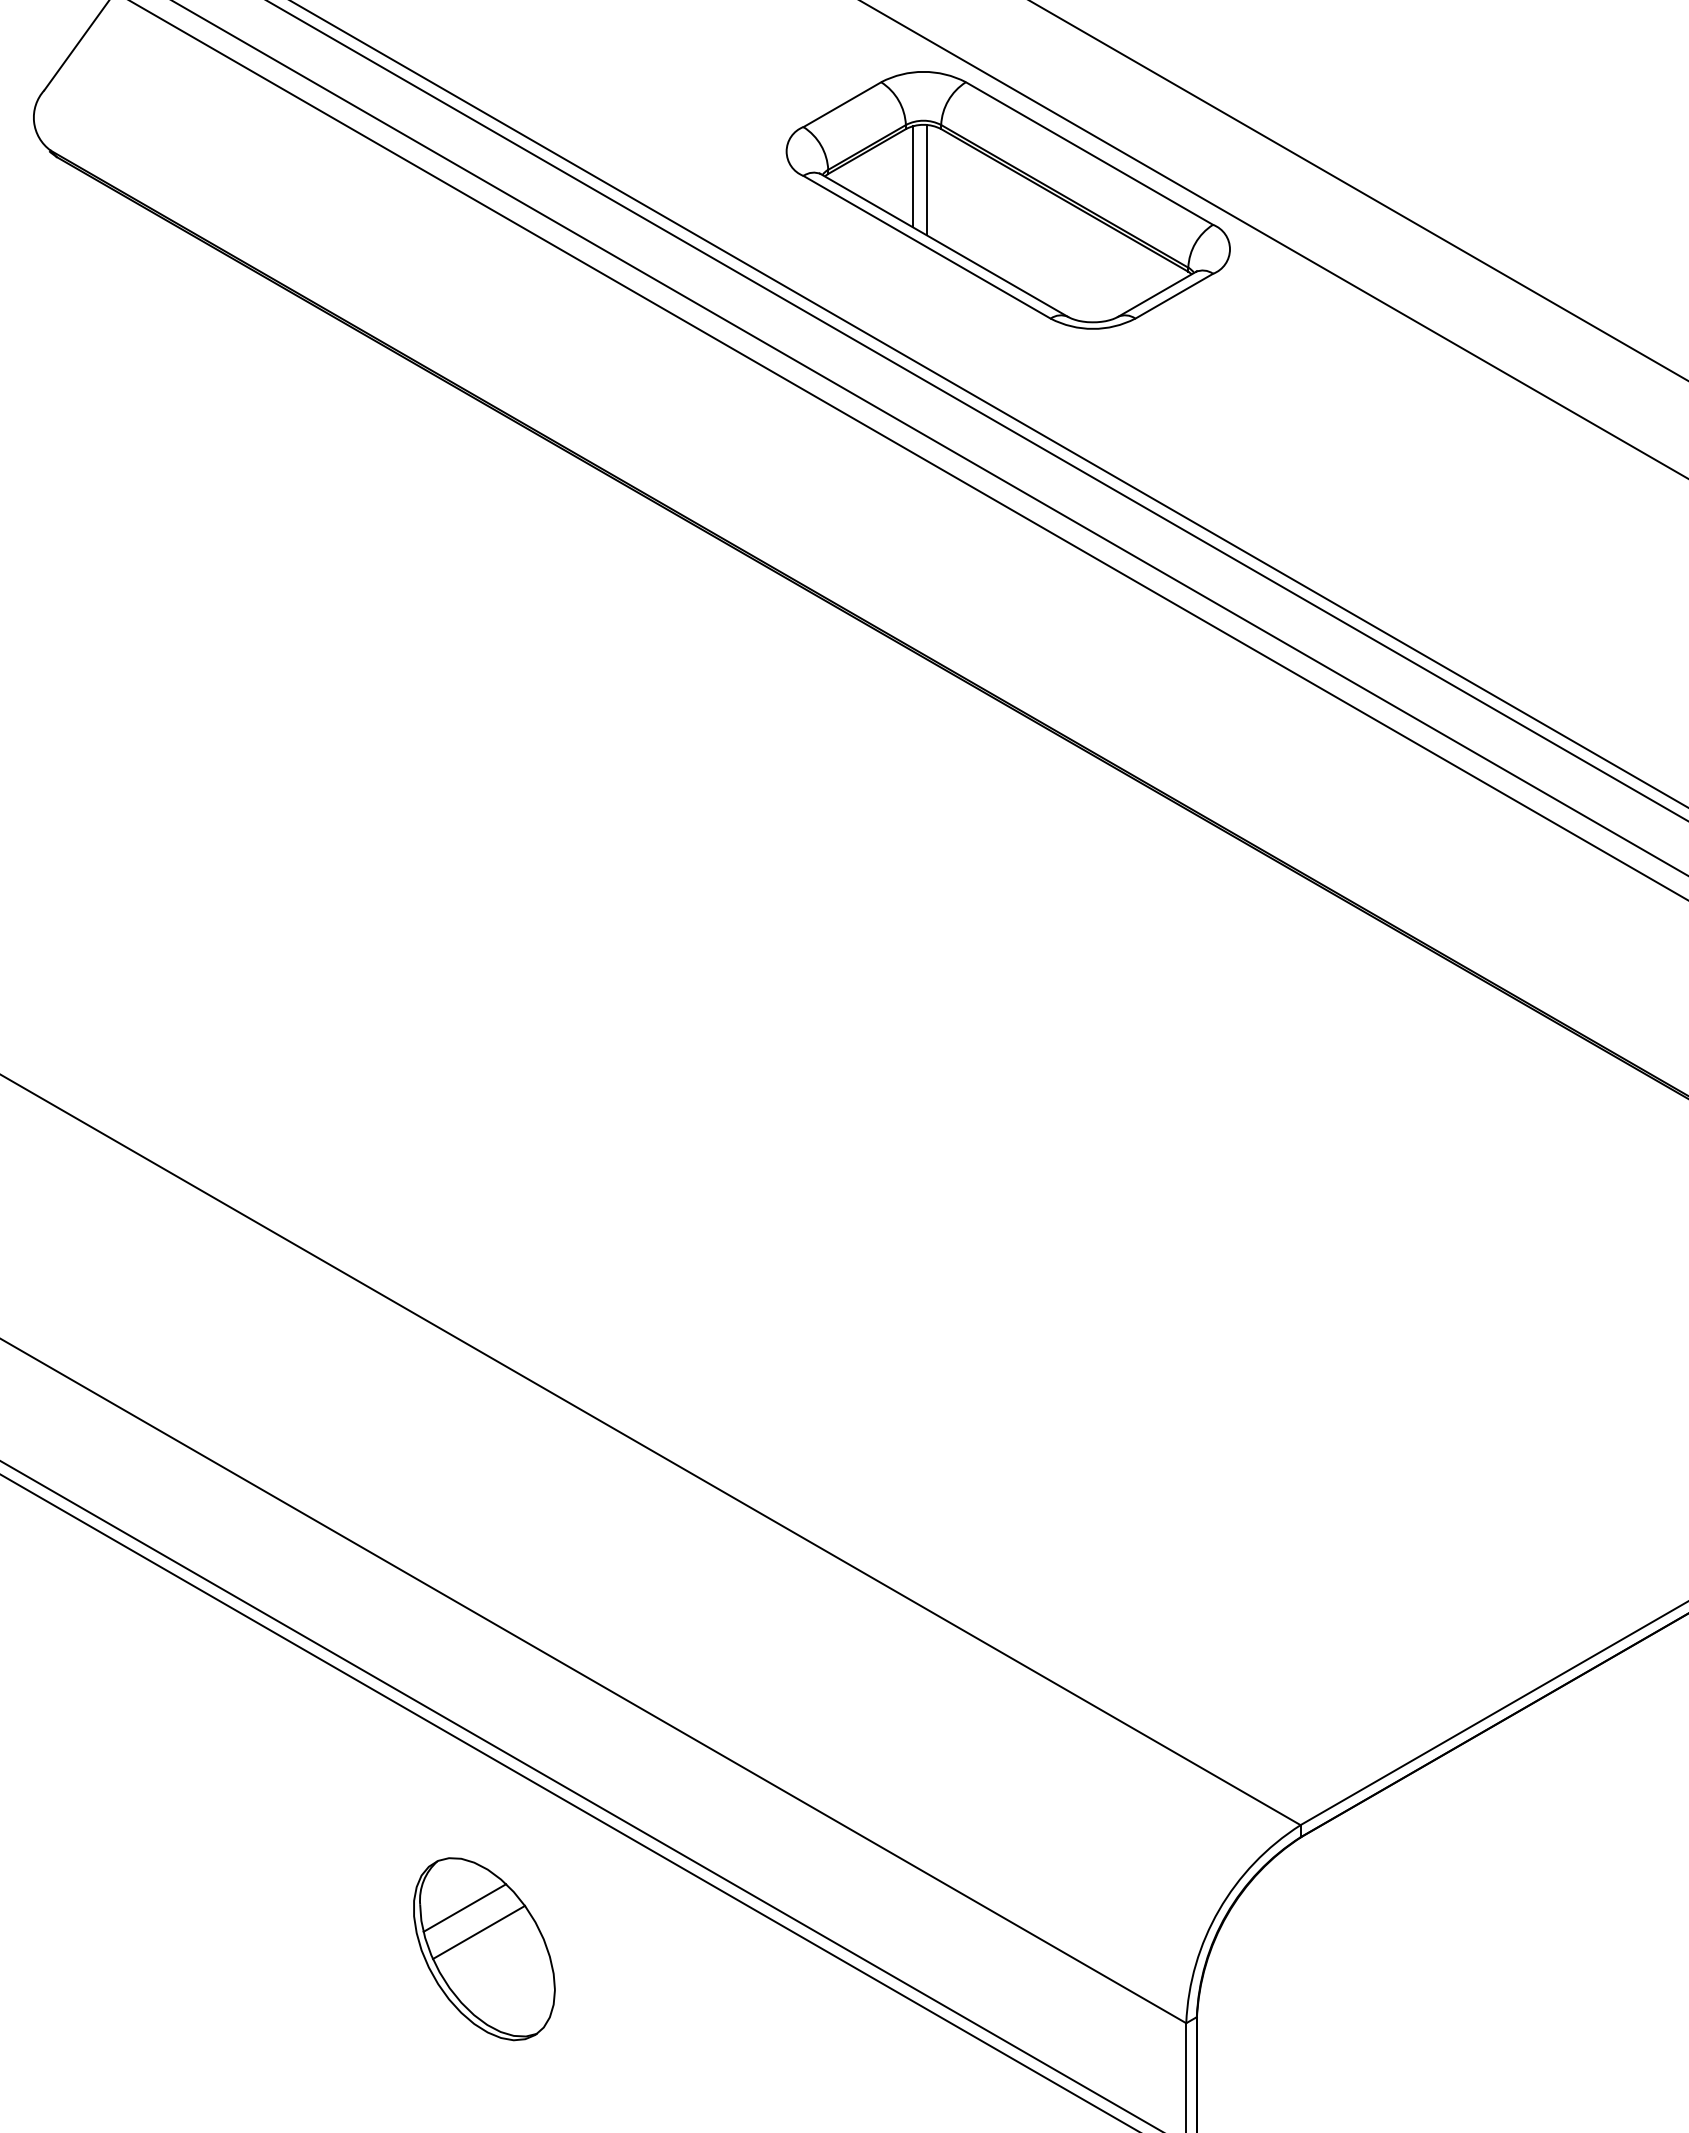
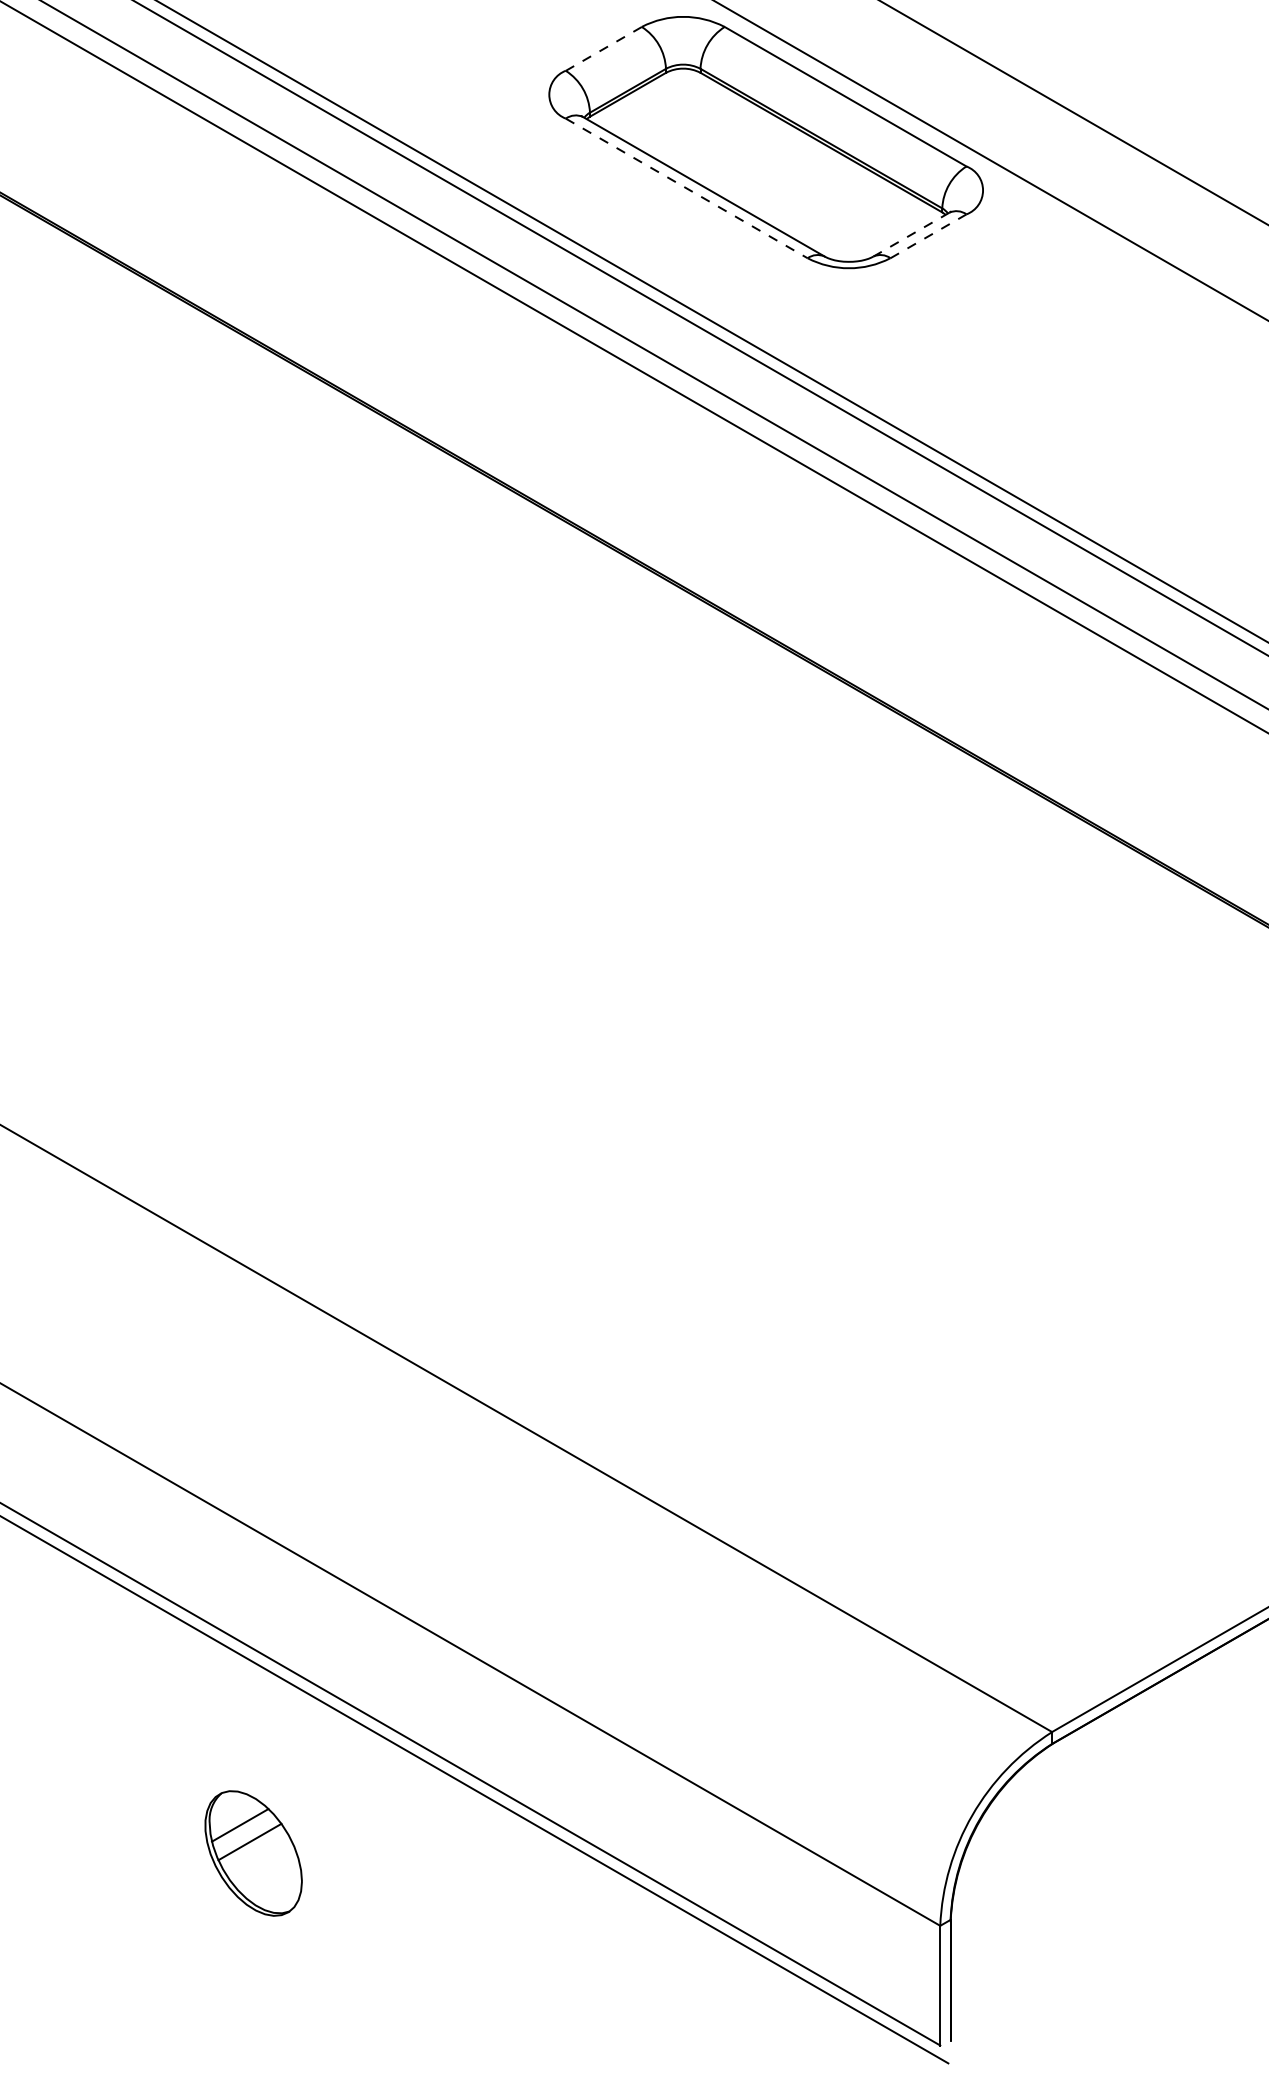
line: (842, 104) -> (603, 48), solid -> dashed
line: (912, 176) -> (672, 119), removed
line: (927, 180) -> (687, 123), removed
line: (927, 247) -> (687, 188), solid -> dashed
line: (1156, 294) -> (911, 234), solid -> dashed
line: (1174, 296) -> (928, 236), solid -> dashed
part: (484, 1949) -> (253, 1853), size x0.7

